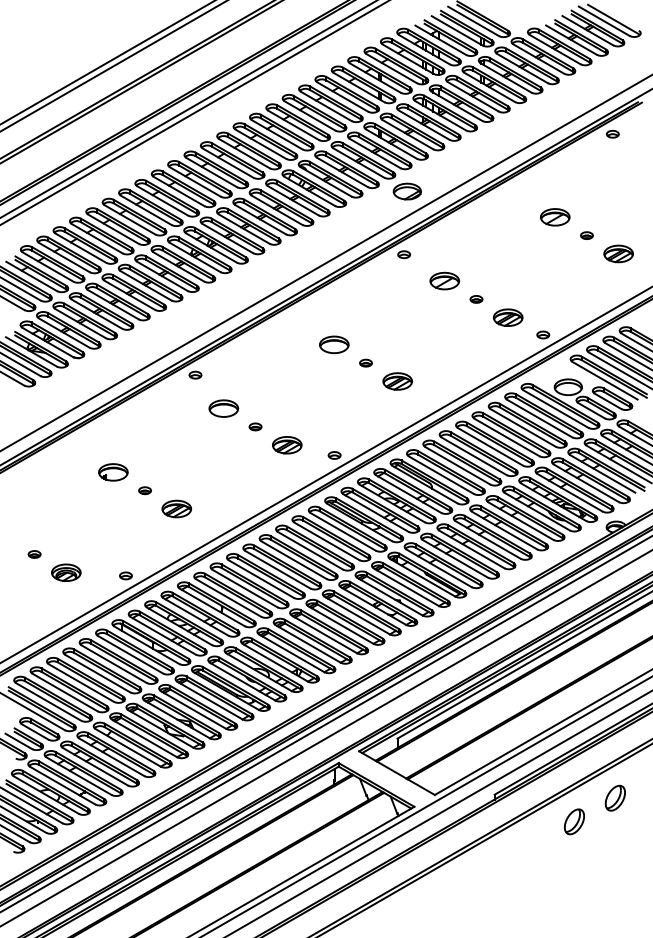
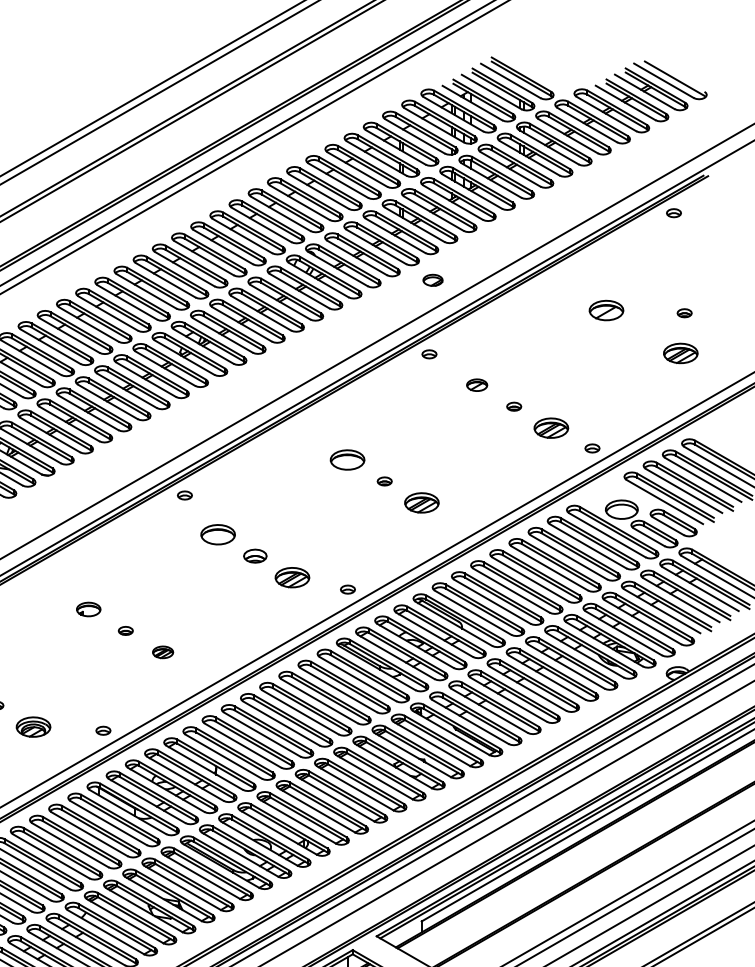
part: (406, 191) -> (432, 280), size x0.6
part: (586, 235) -> (684, 313), moved
part: (444, 280) -> (476, 384), size x0.6
part: (255, 426) -> (255, 555), size x1.6
part: (113, 472) -> (88, 609), size x0.7
part: (176, 508) -> (162, 651), size x0.6

